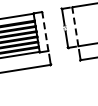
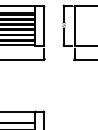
line: (75, 27) -> (74, 26), dashed -> solid
line: (45, 32) -> (44, 26), dashed -> solid

